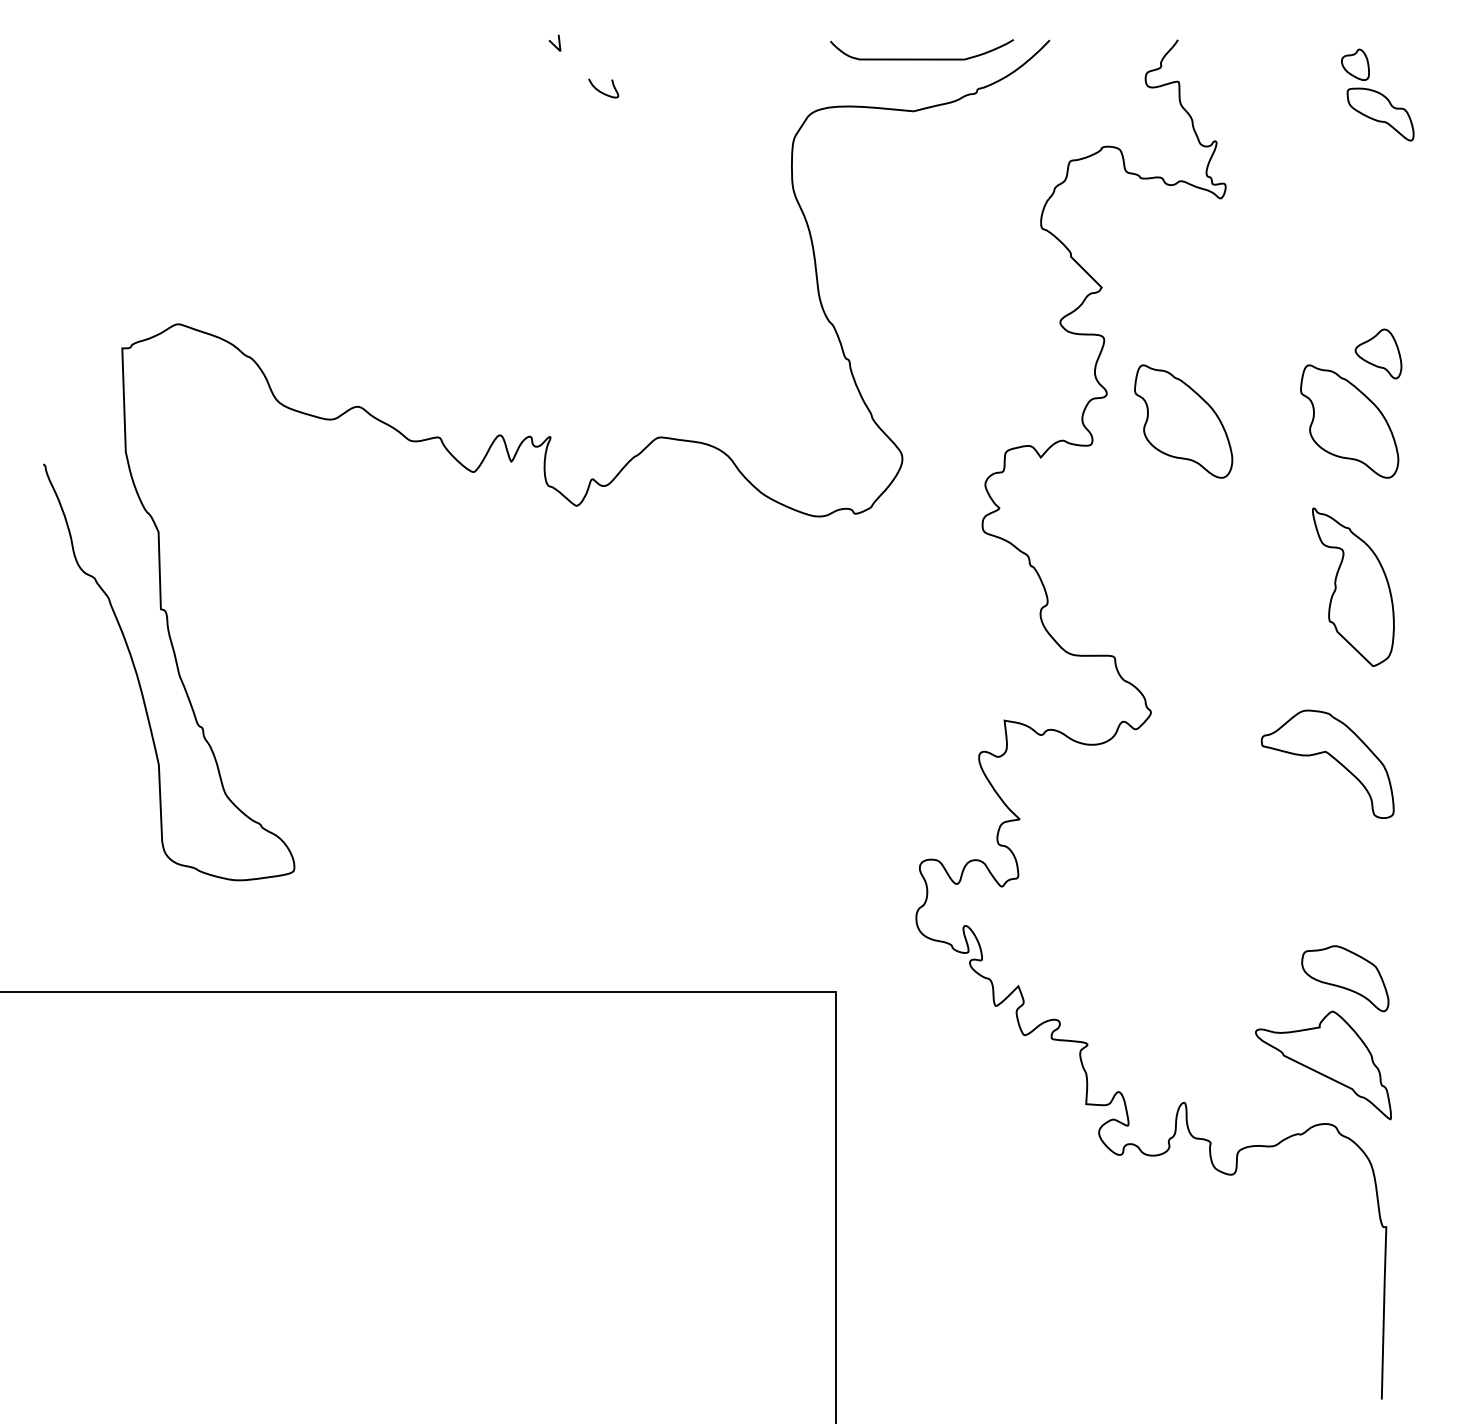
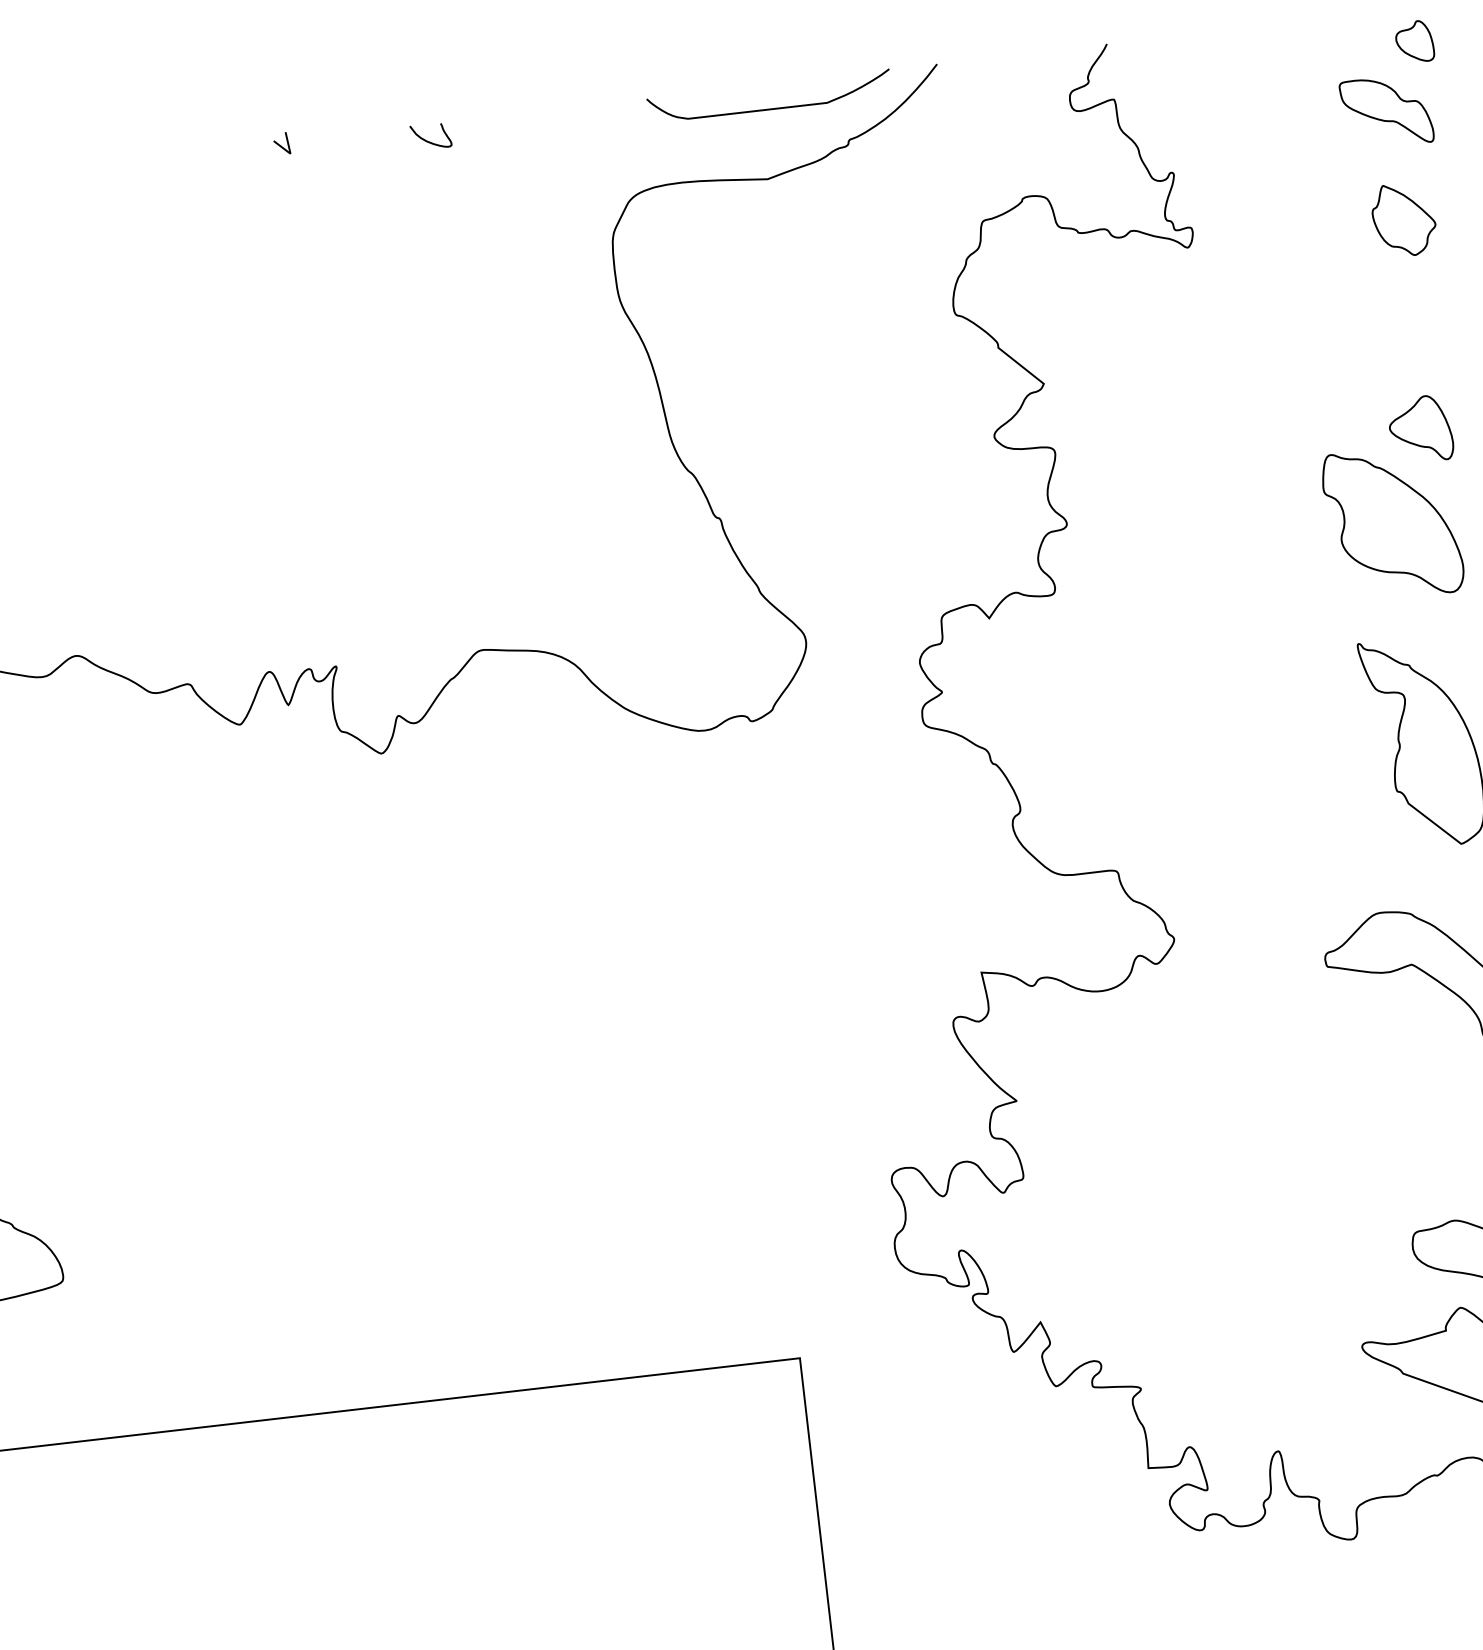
part: (1355, 64) -> (1414, 41), moved
curve: (600, 90) -> (427, 139), moved
part: (1384, 196) -> (1404, 219), added
part: (1183, 421) -> (1172, 548), removed

